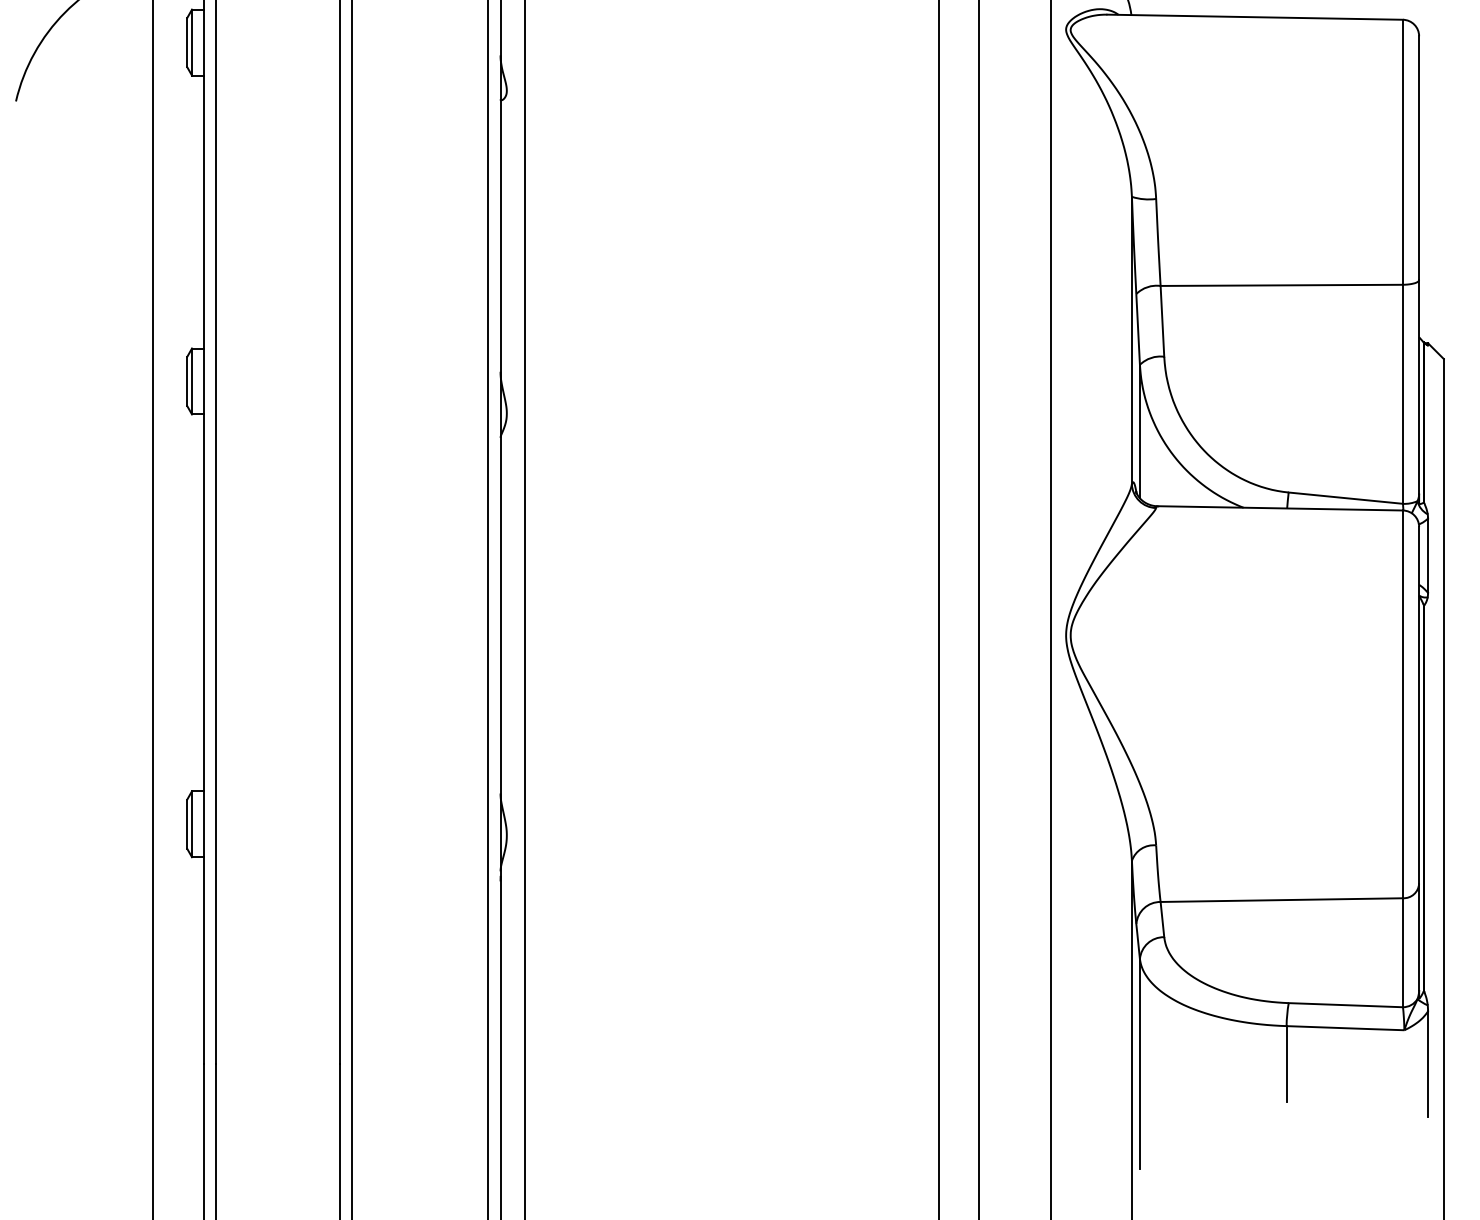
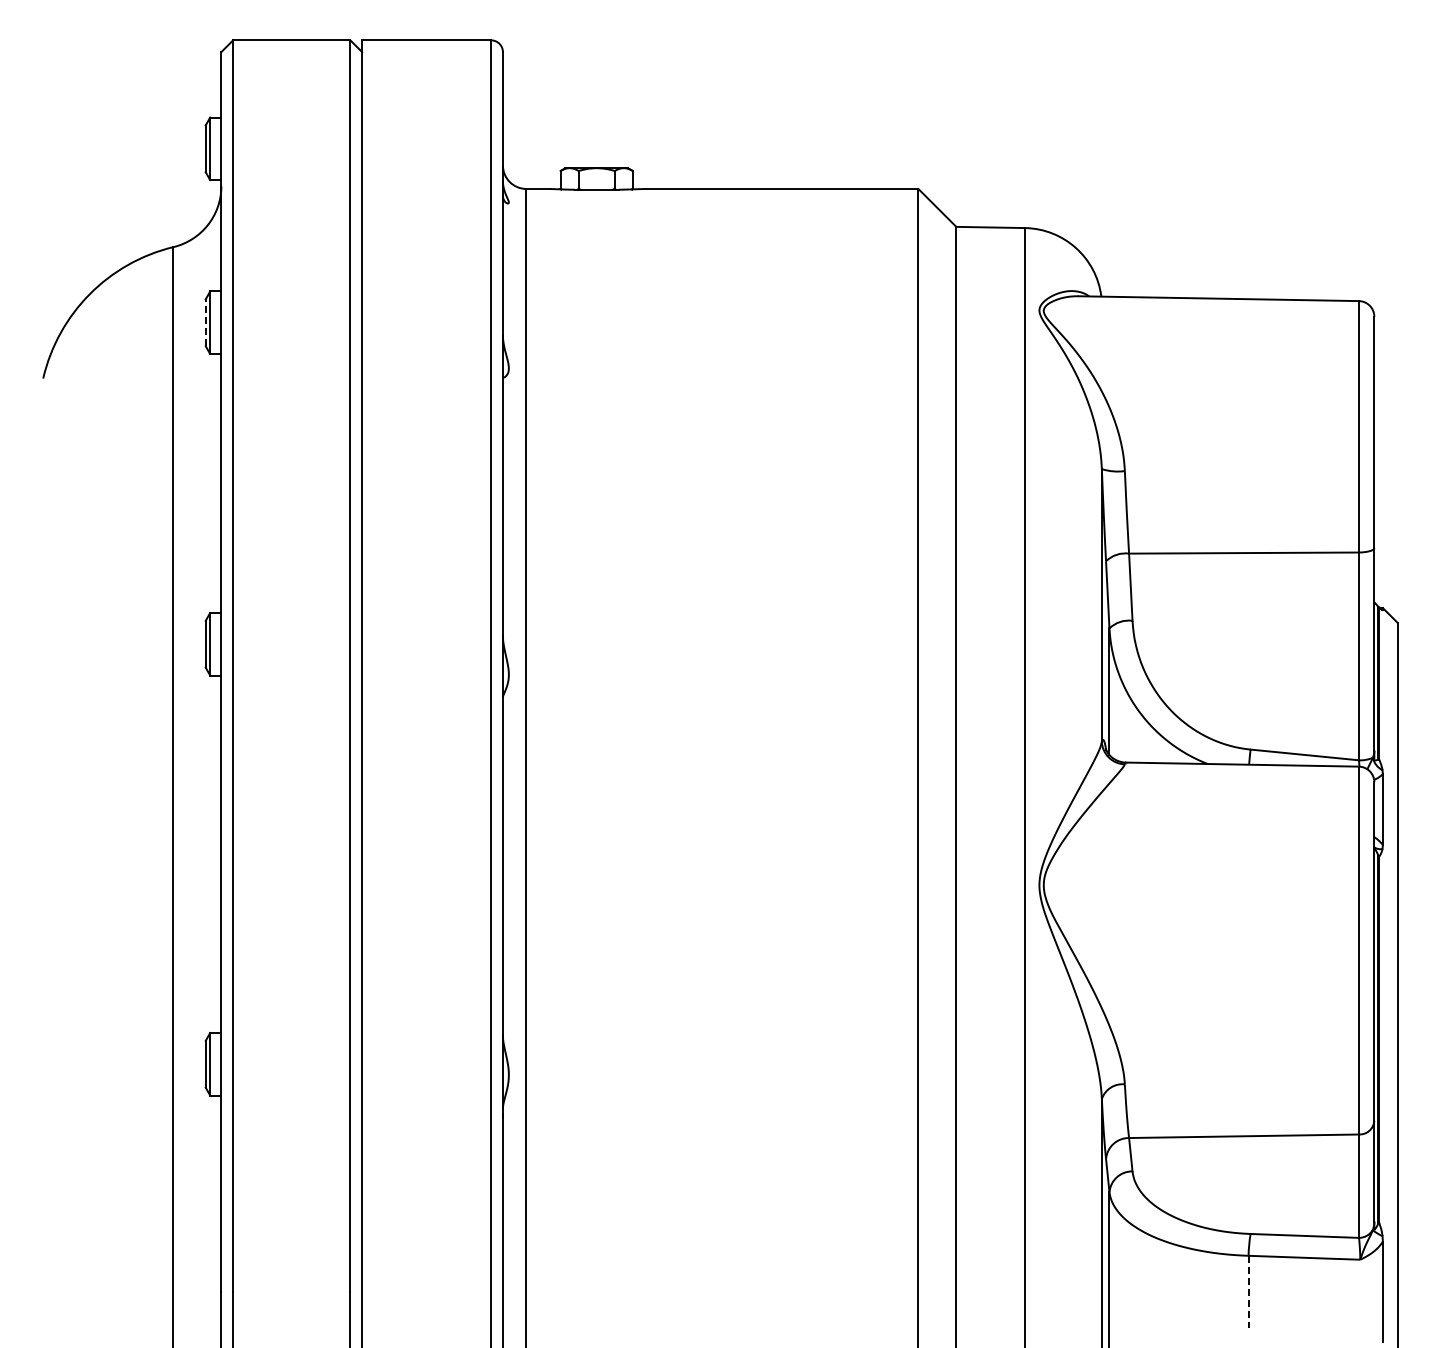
line: (187, 42) -> (205, 322), solid -> dashed
line: (1286, 1063) -> (1248, 1291), solid -> dashed

